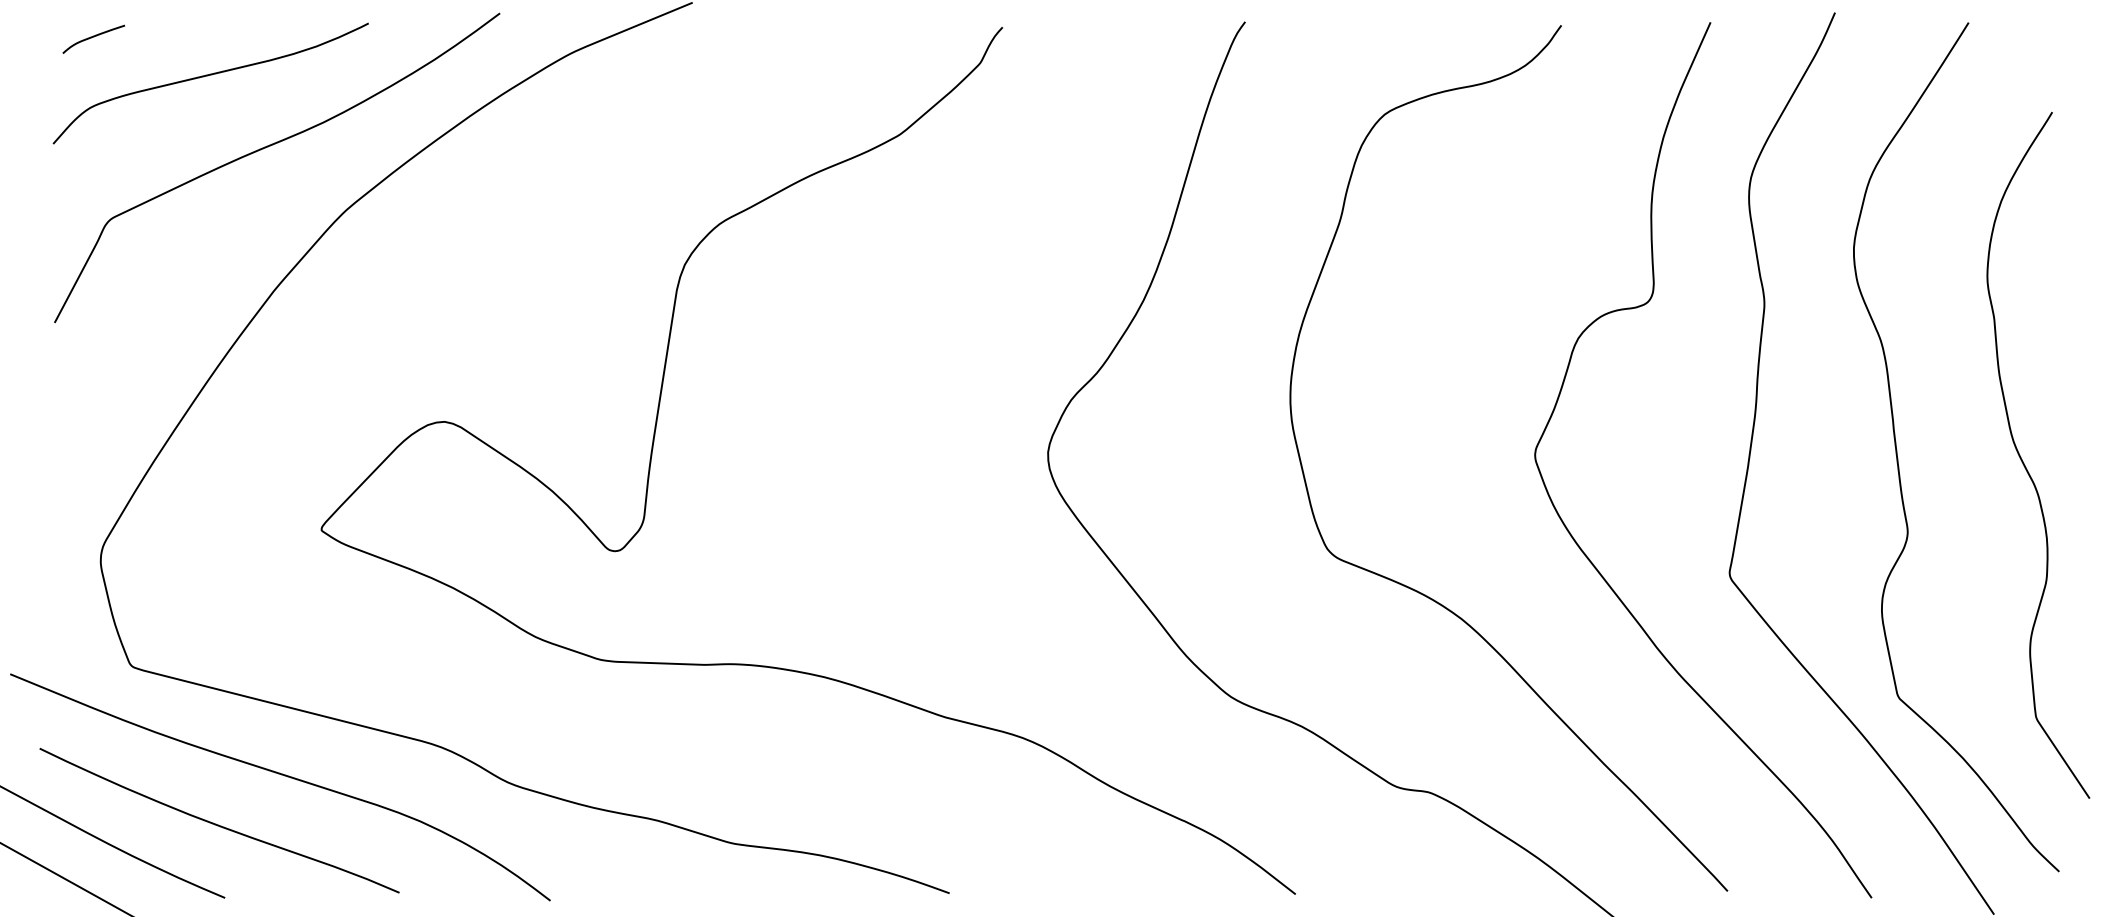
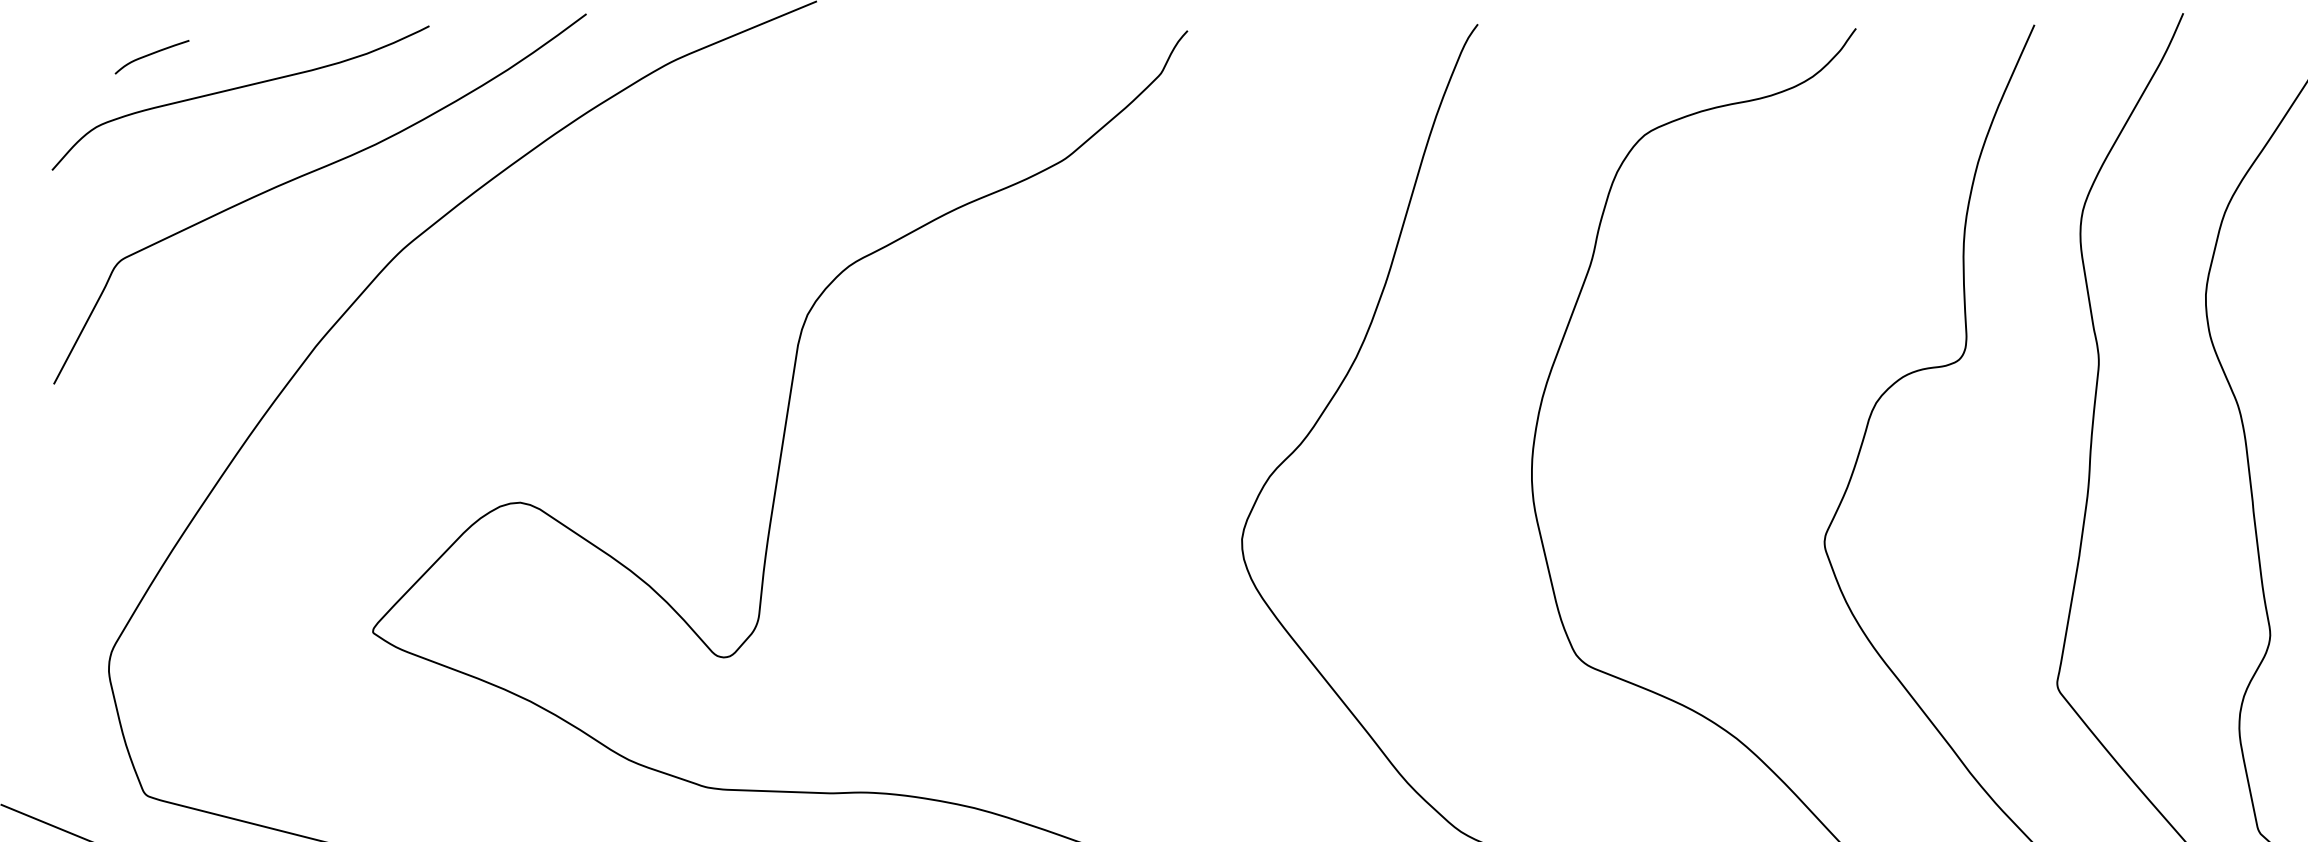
curve: (93, 37) -> (151, 54), moved

